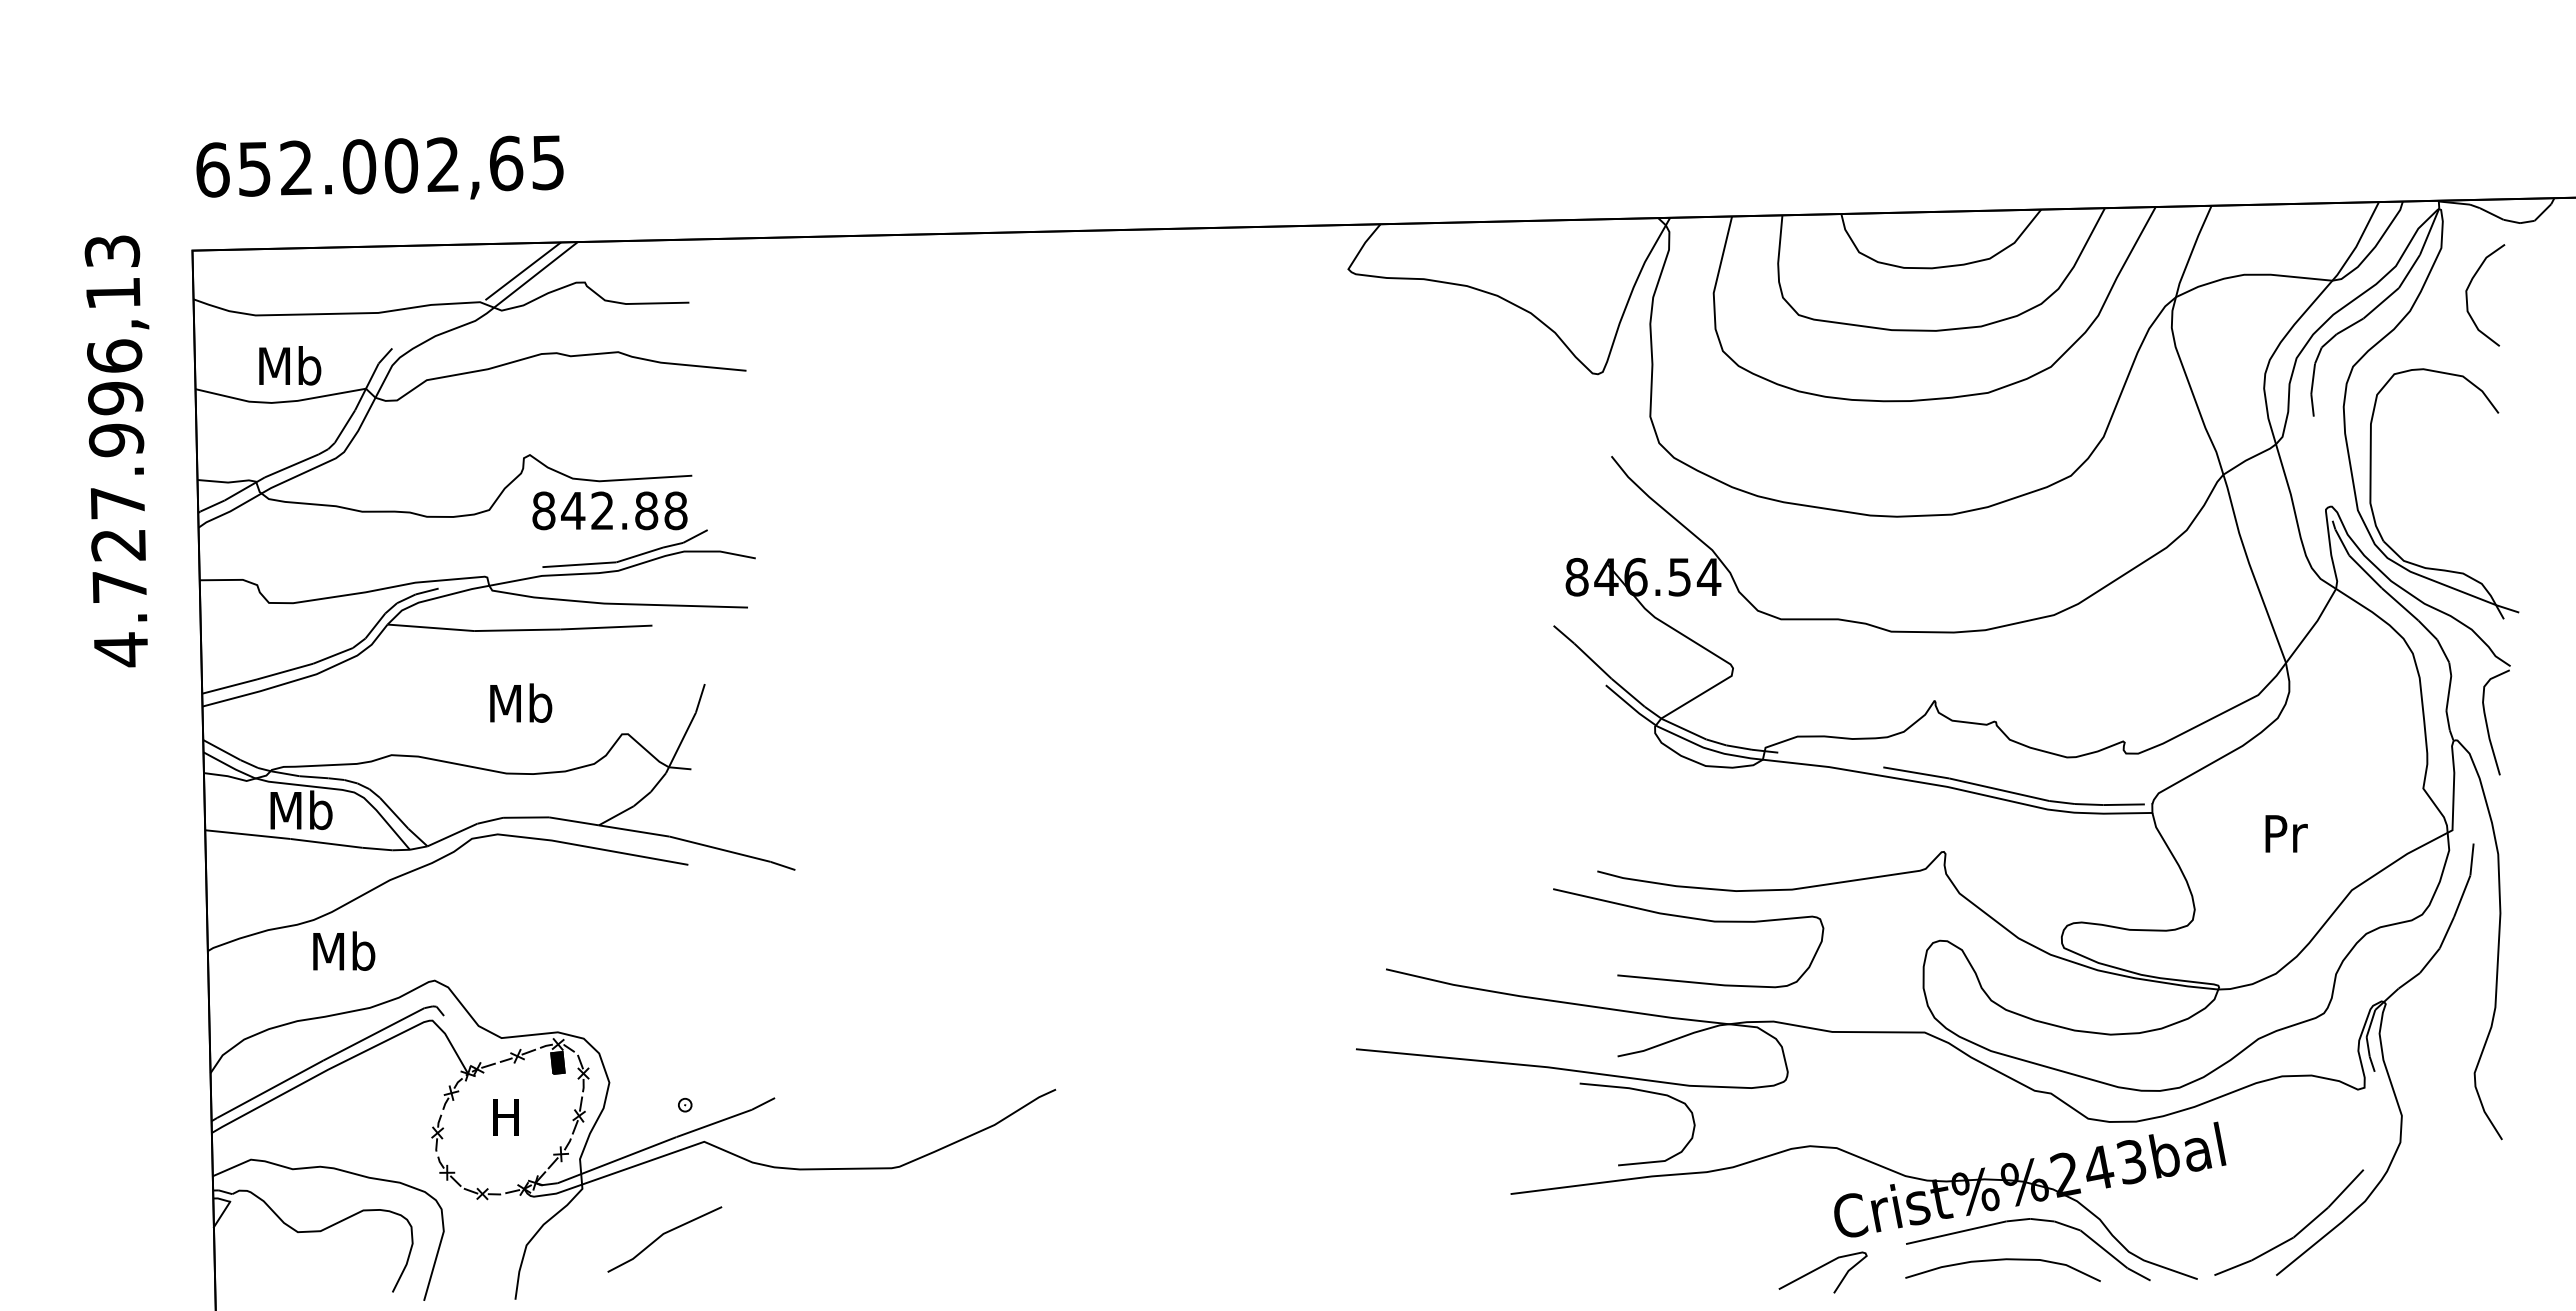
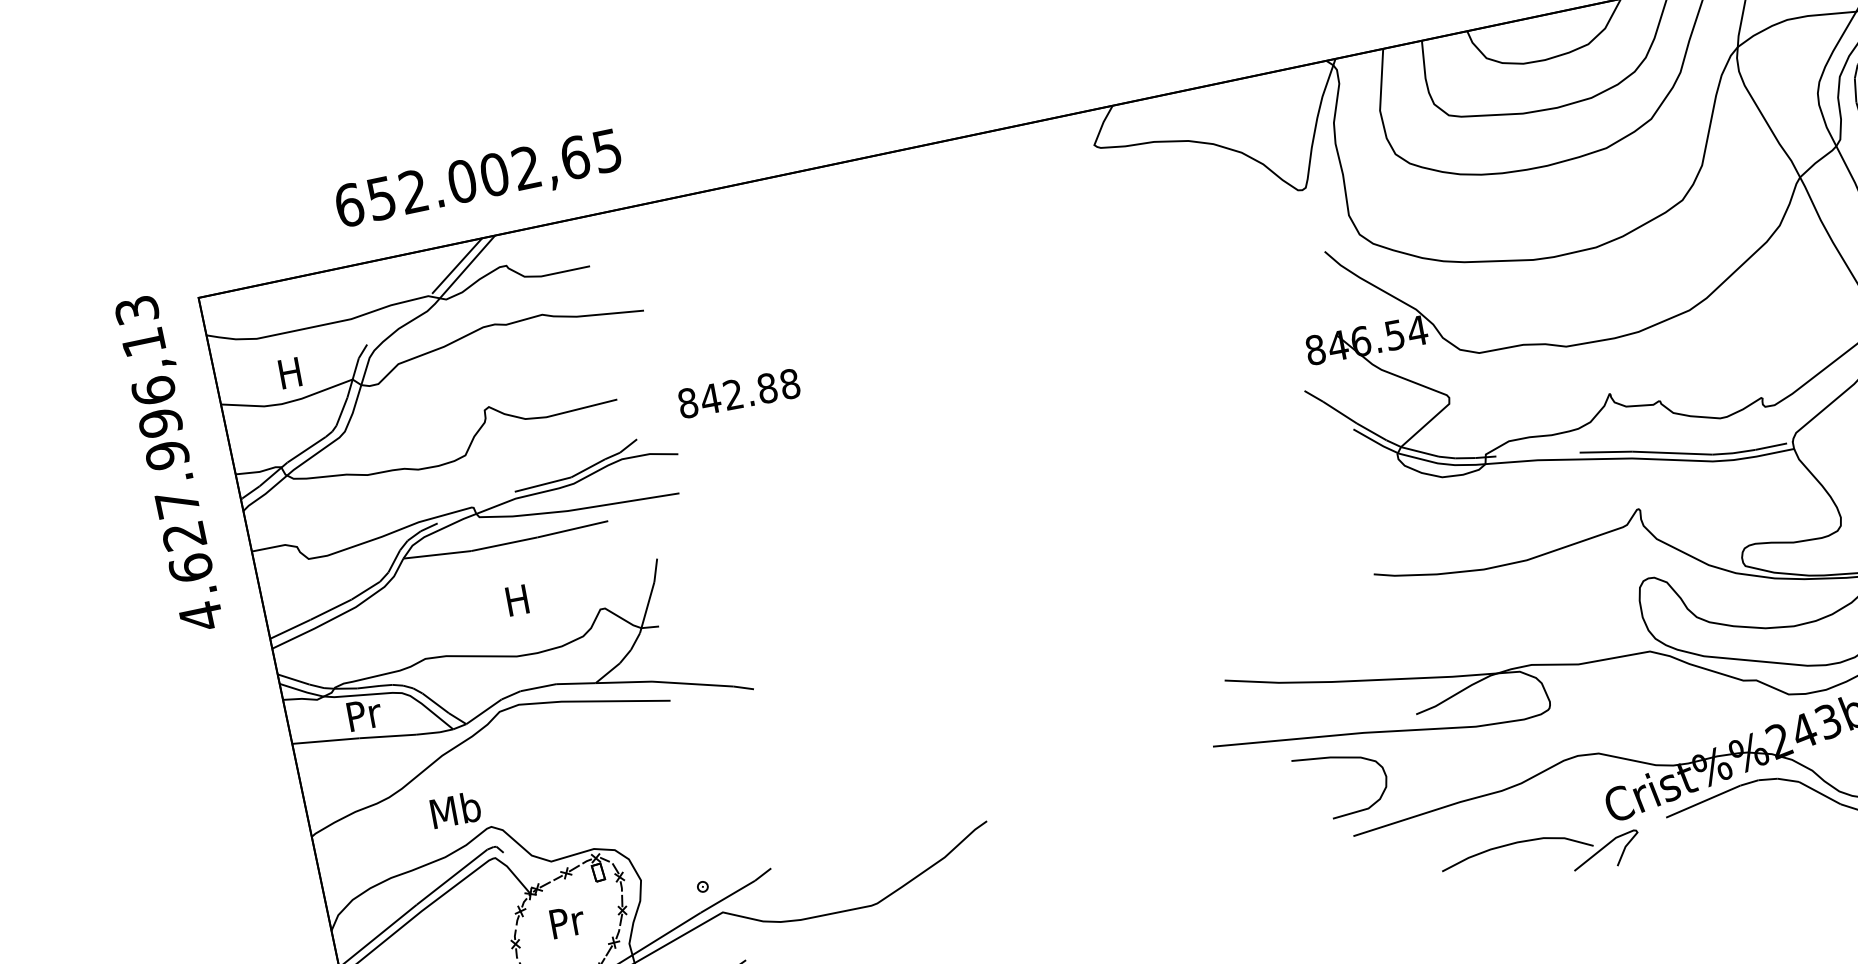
text: (379, 167) -> (477, 179), moved
text: (290, 365) -> (290, 372), Mb -> H
text: (609, 510) -> (738, 393), moved
text: (119, 586) -> (190, 567), 4.727.996,13 -> 4.627.996,13
text: (521, 702) -> (518, 599), Mb -> H
text: (301, 810) -> (363, 714), Mb -> Pr
curve: (1692, 919) -> (1454, 597), removed
text: (344, 950) -> (455, 809), moved
fill: (557, 1062) -> (598, 872), removed
curve: (1645, 1092) -> (1343, 758), moved
text: (508, 1117) -> (568, 921), H -> Pr
curve: (2002, 1260) -> (1514, 843), moved

